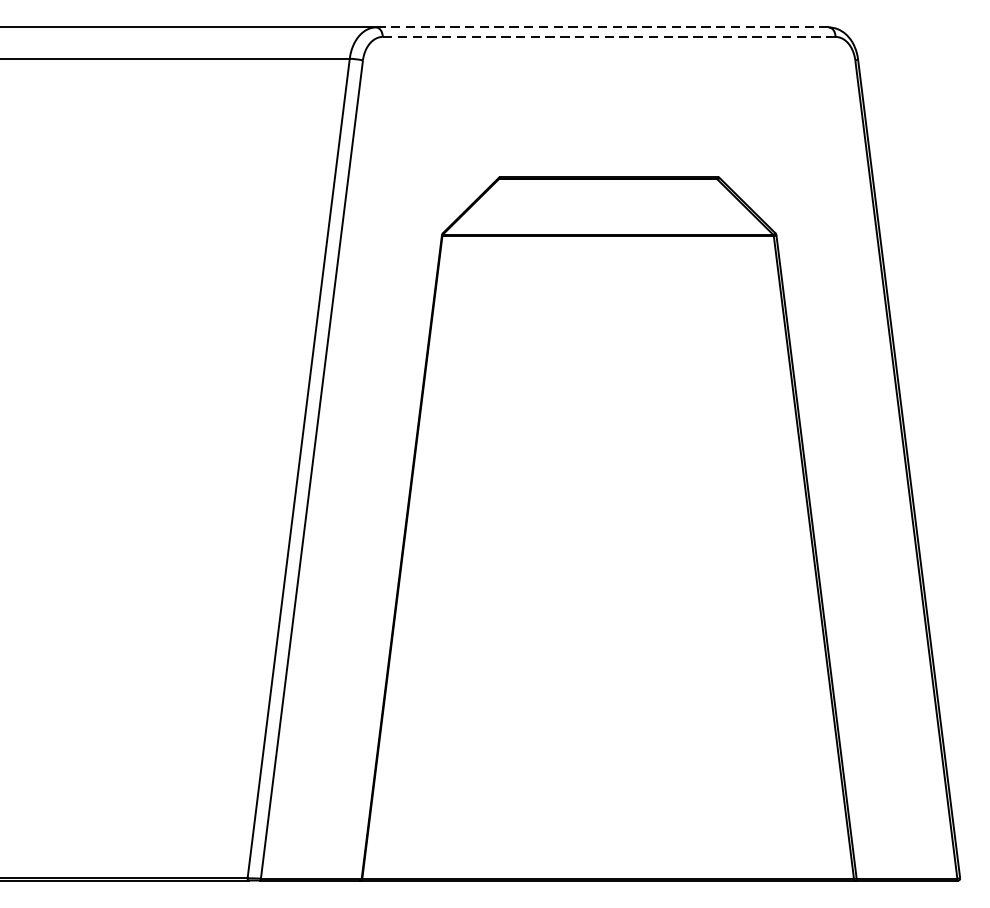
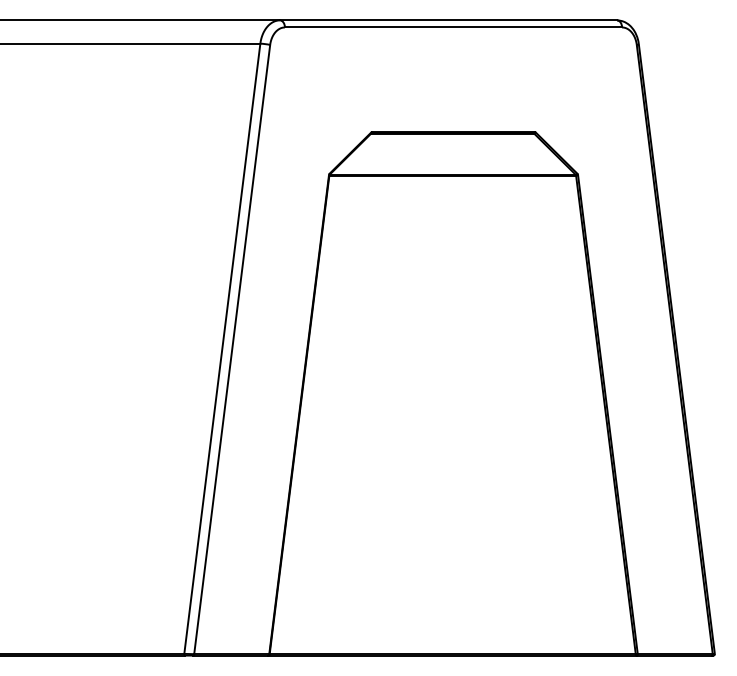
line: (602, 27) -> (448, 20), dashed -> solid
line: (609, 36) -> (453, 27), dashed -> solid

